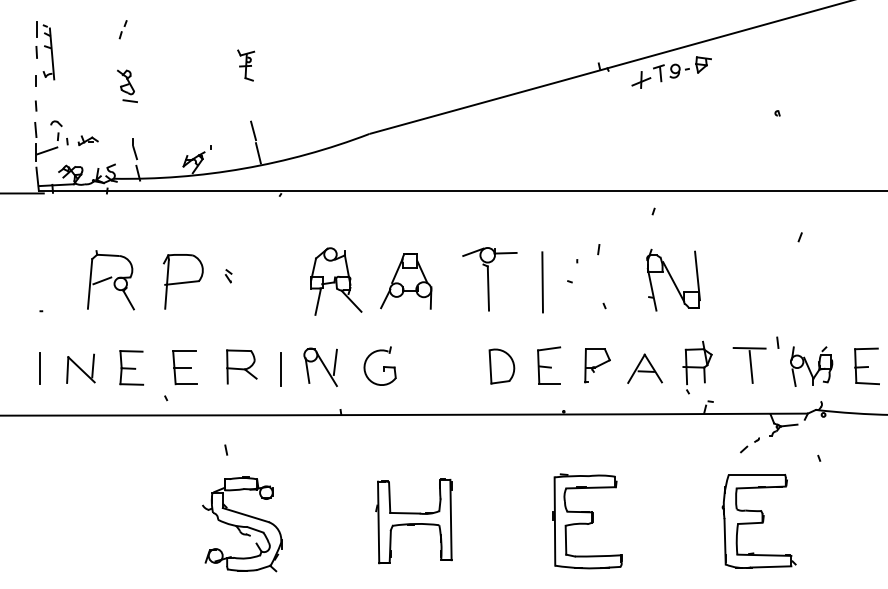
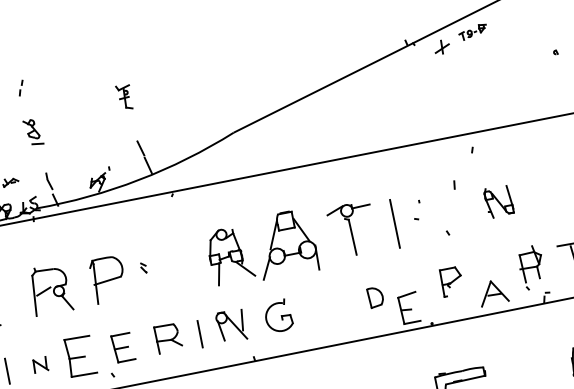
part: (682, 69) -> (473, 32), size x0.6
line: (598, 249) -> (454, 185), moved
part: (673, 279) -> (498, 201), size x0.6
part: (406, 281) -> (286, 244), size x1.4
part: (549, 365) -> (409, 308), moved
part: (501, 366) -> (375, 297), size x0.7
part: (131, 367) -> (80, 356), size x1.4
part: (80, 368) -> (40, 364), size x0.6
part: (644, 368) -> (492, 292), moved

